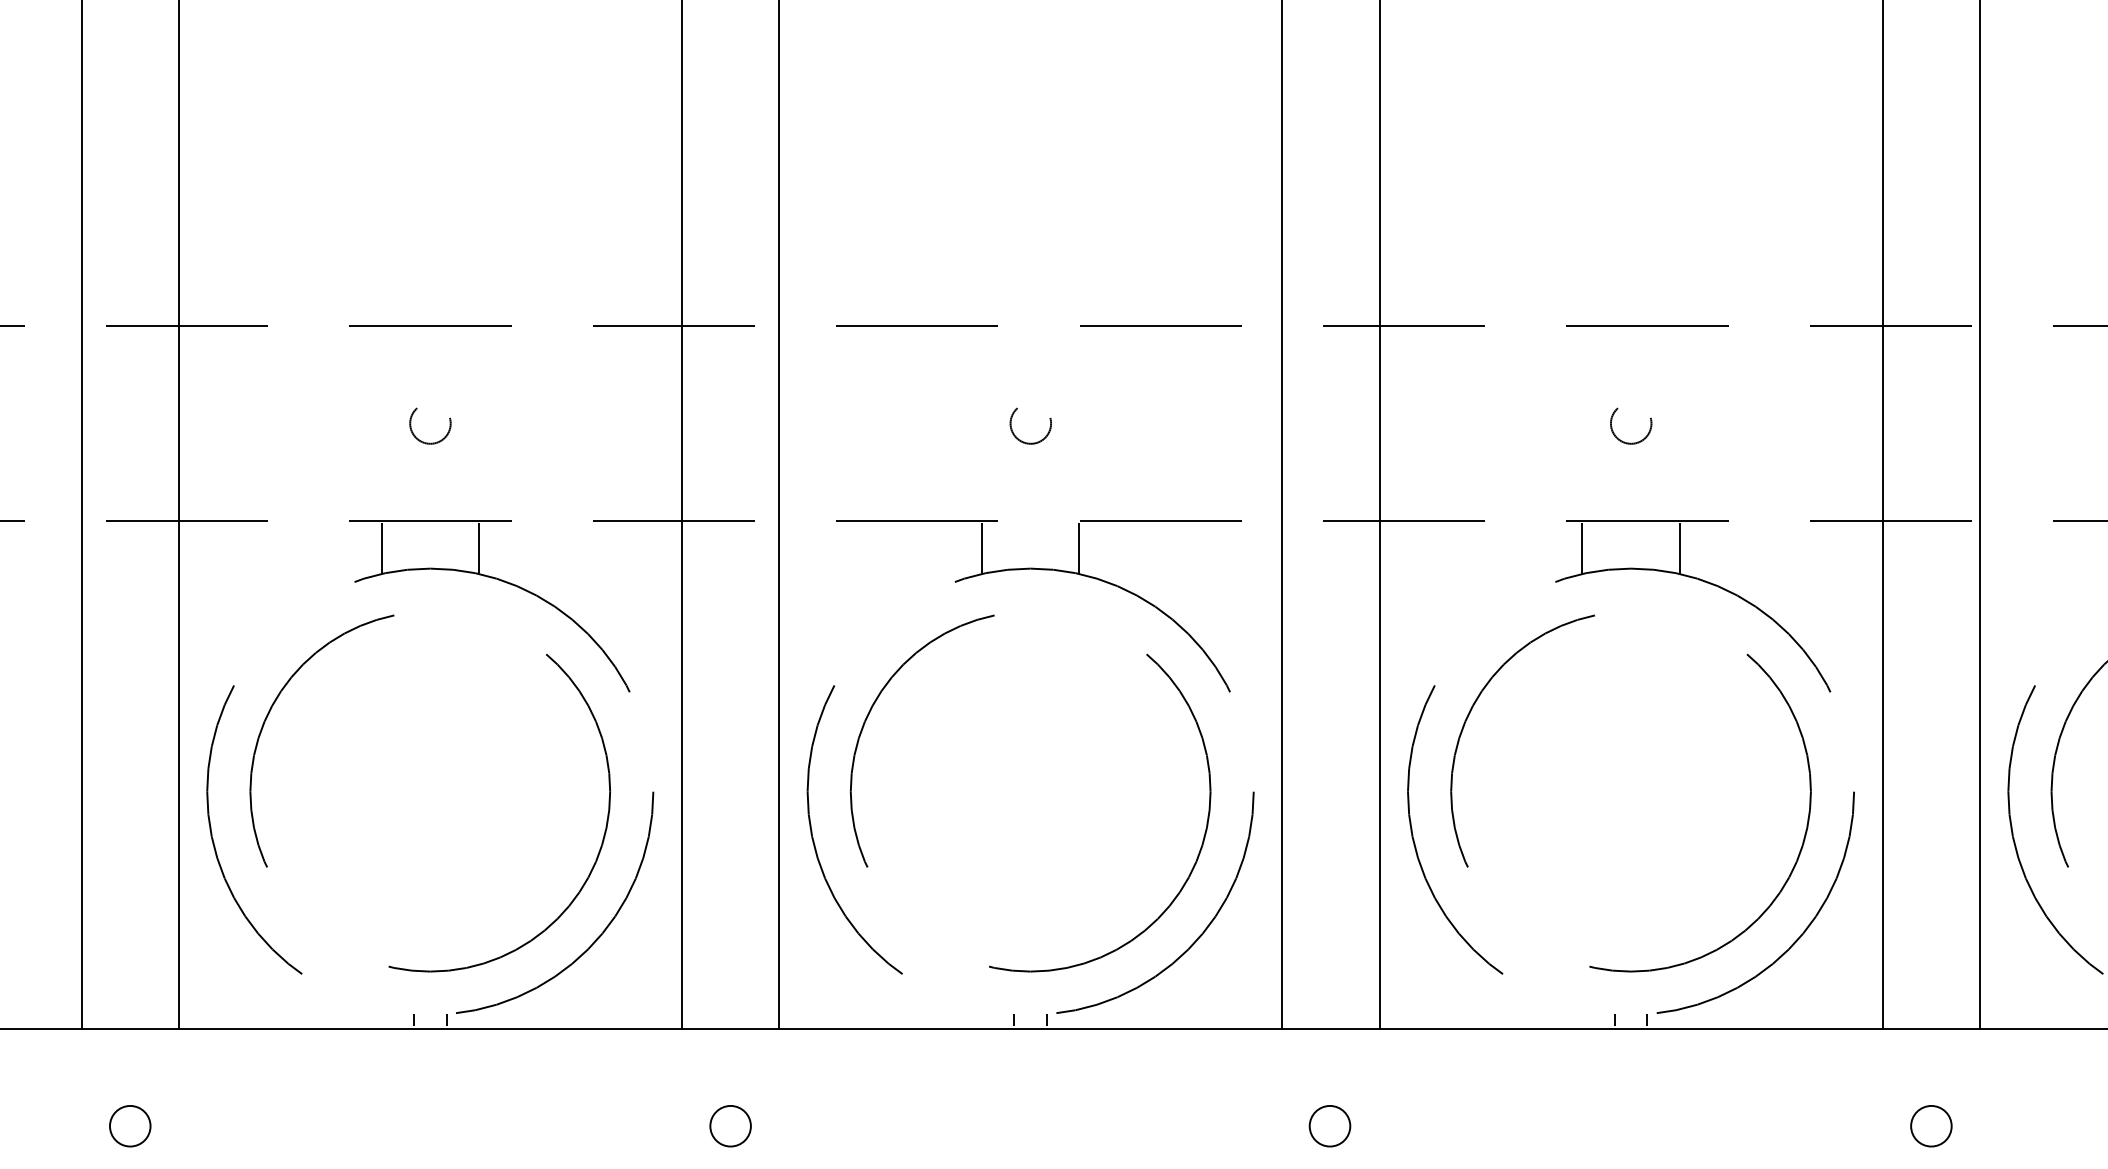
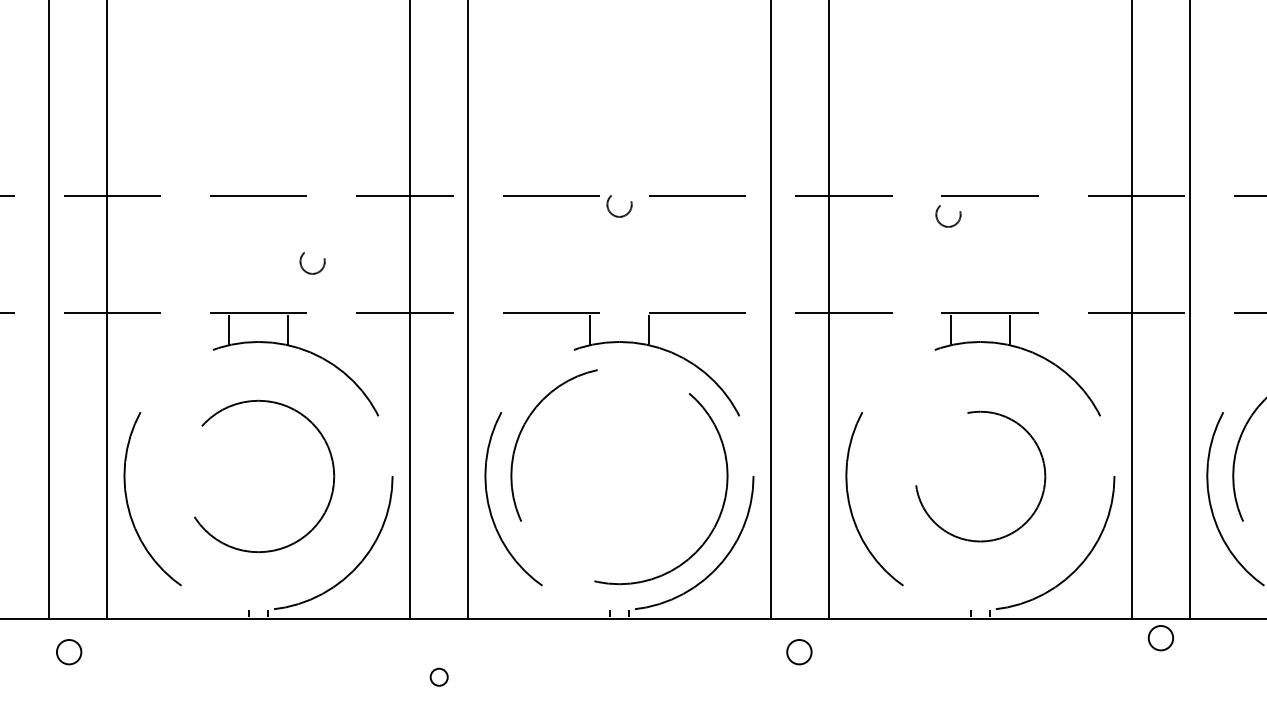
circle: (430, 426) -> (312, 263), moved
circle: (1030, 426) -> (619, 206), moved
circle: (1631, 426) -> (948, 216), moved
circle: (430, 794) -> (258, 477), size x0.7
circle: (1631, 794) -> (980, 477), size x0.6
circle: (130, 1126) -> (69, 652), moved
circle: (731, 1126) -> (439, 677), size x0.7
circle: (1330, 1126) -> (799, 652), moved
circle: (1930, 1126) -> (1160, 638), moved

